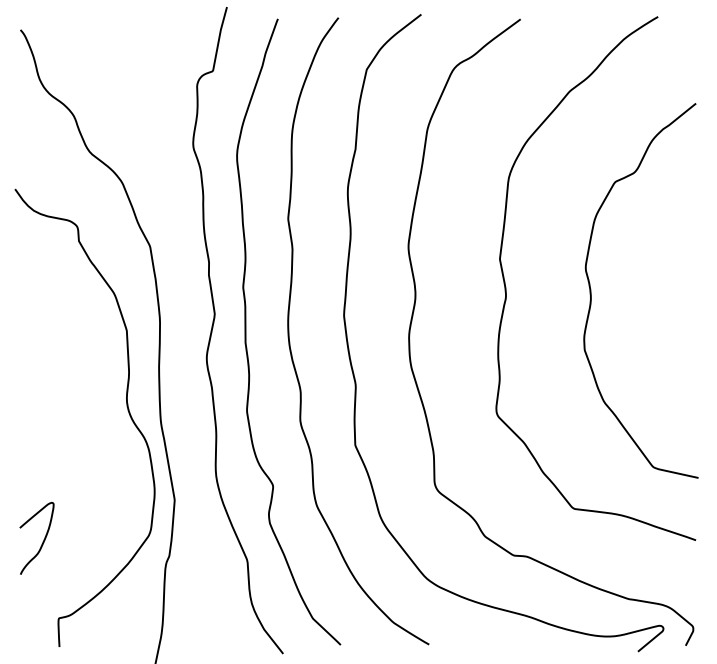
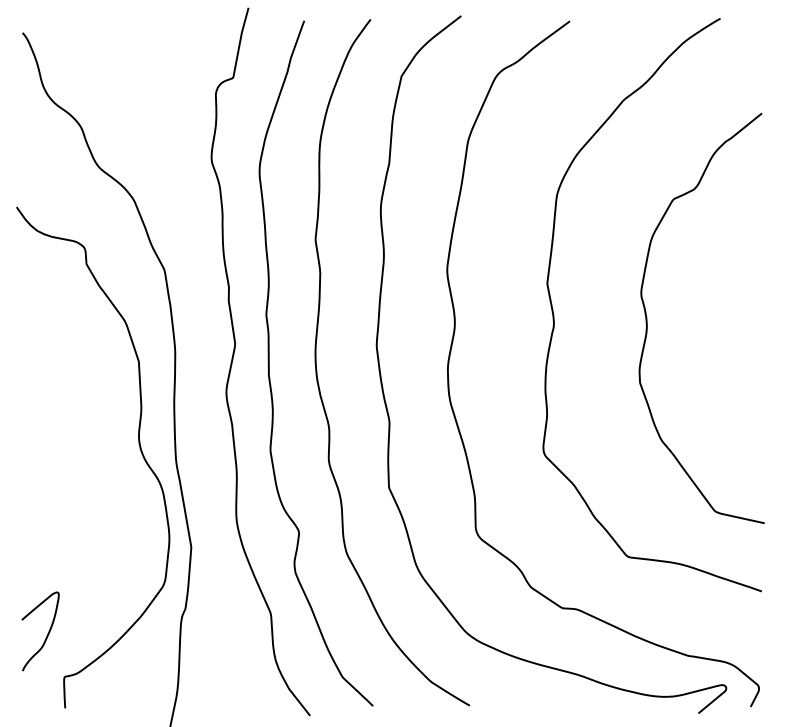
curve: (42, 542) -> (46, 635), moved

